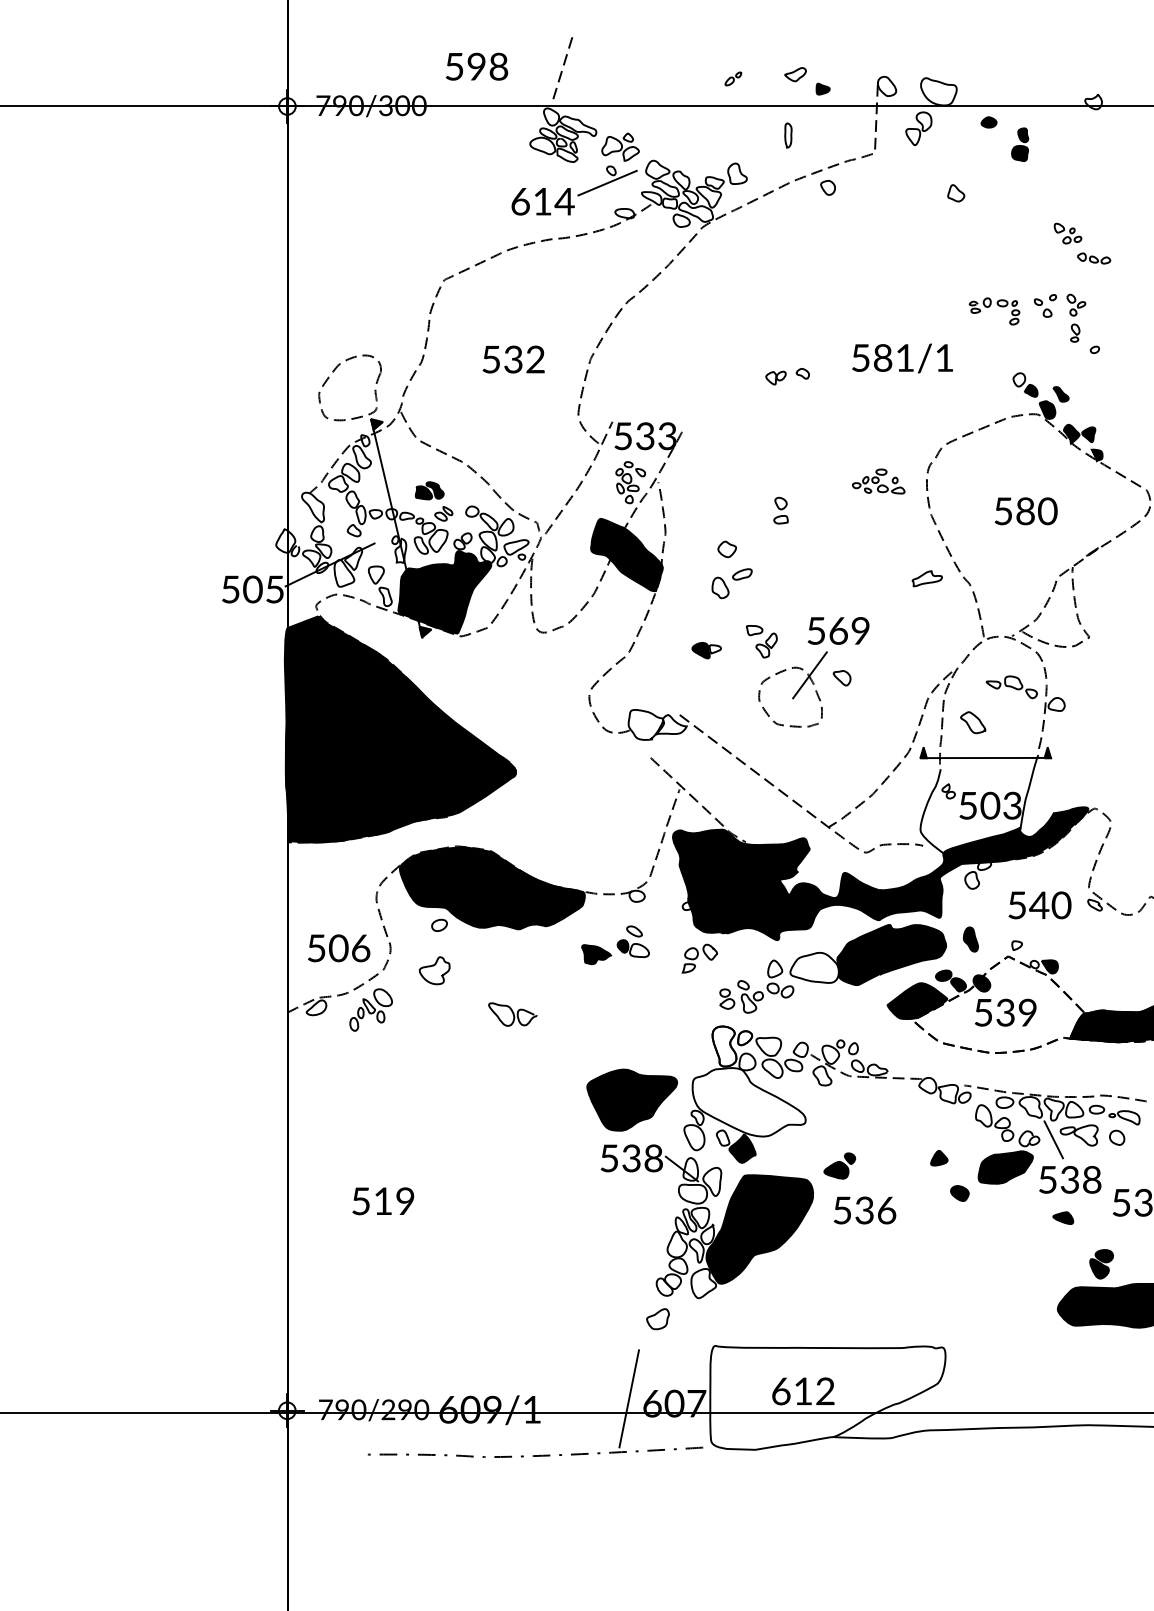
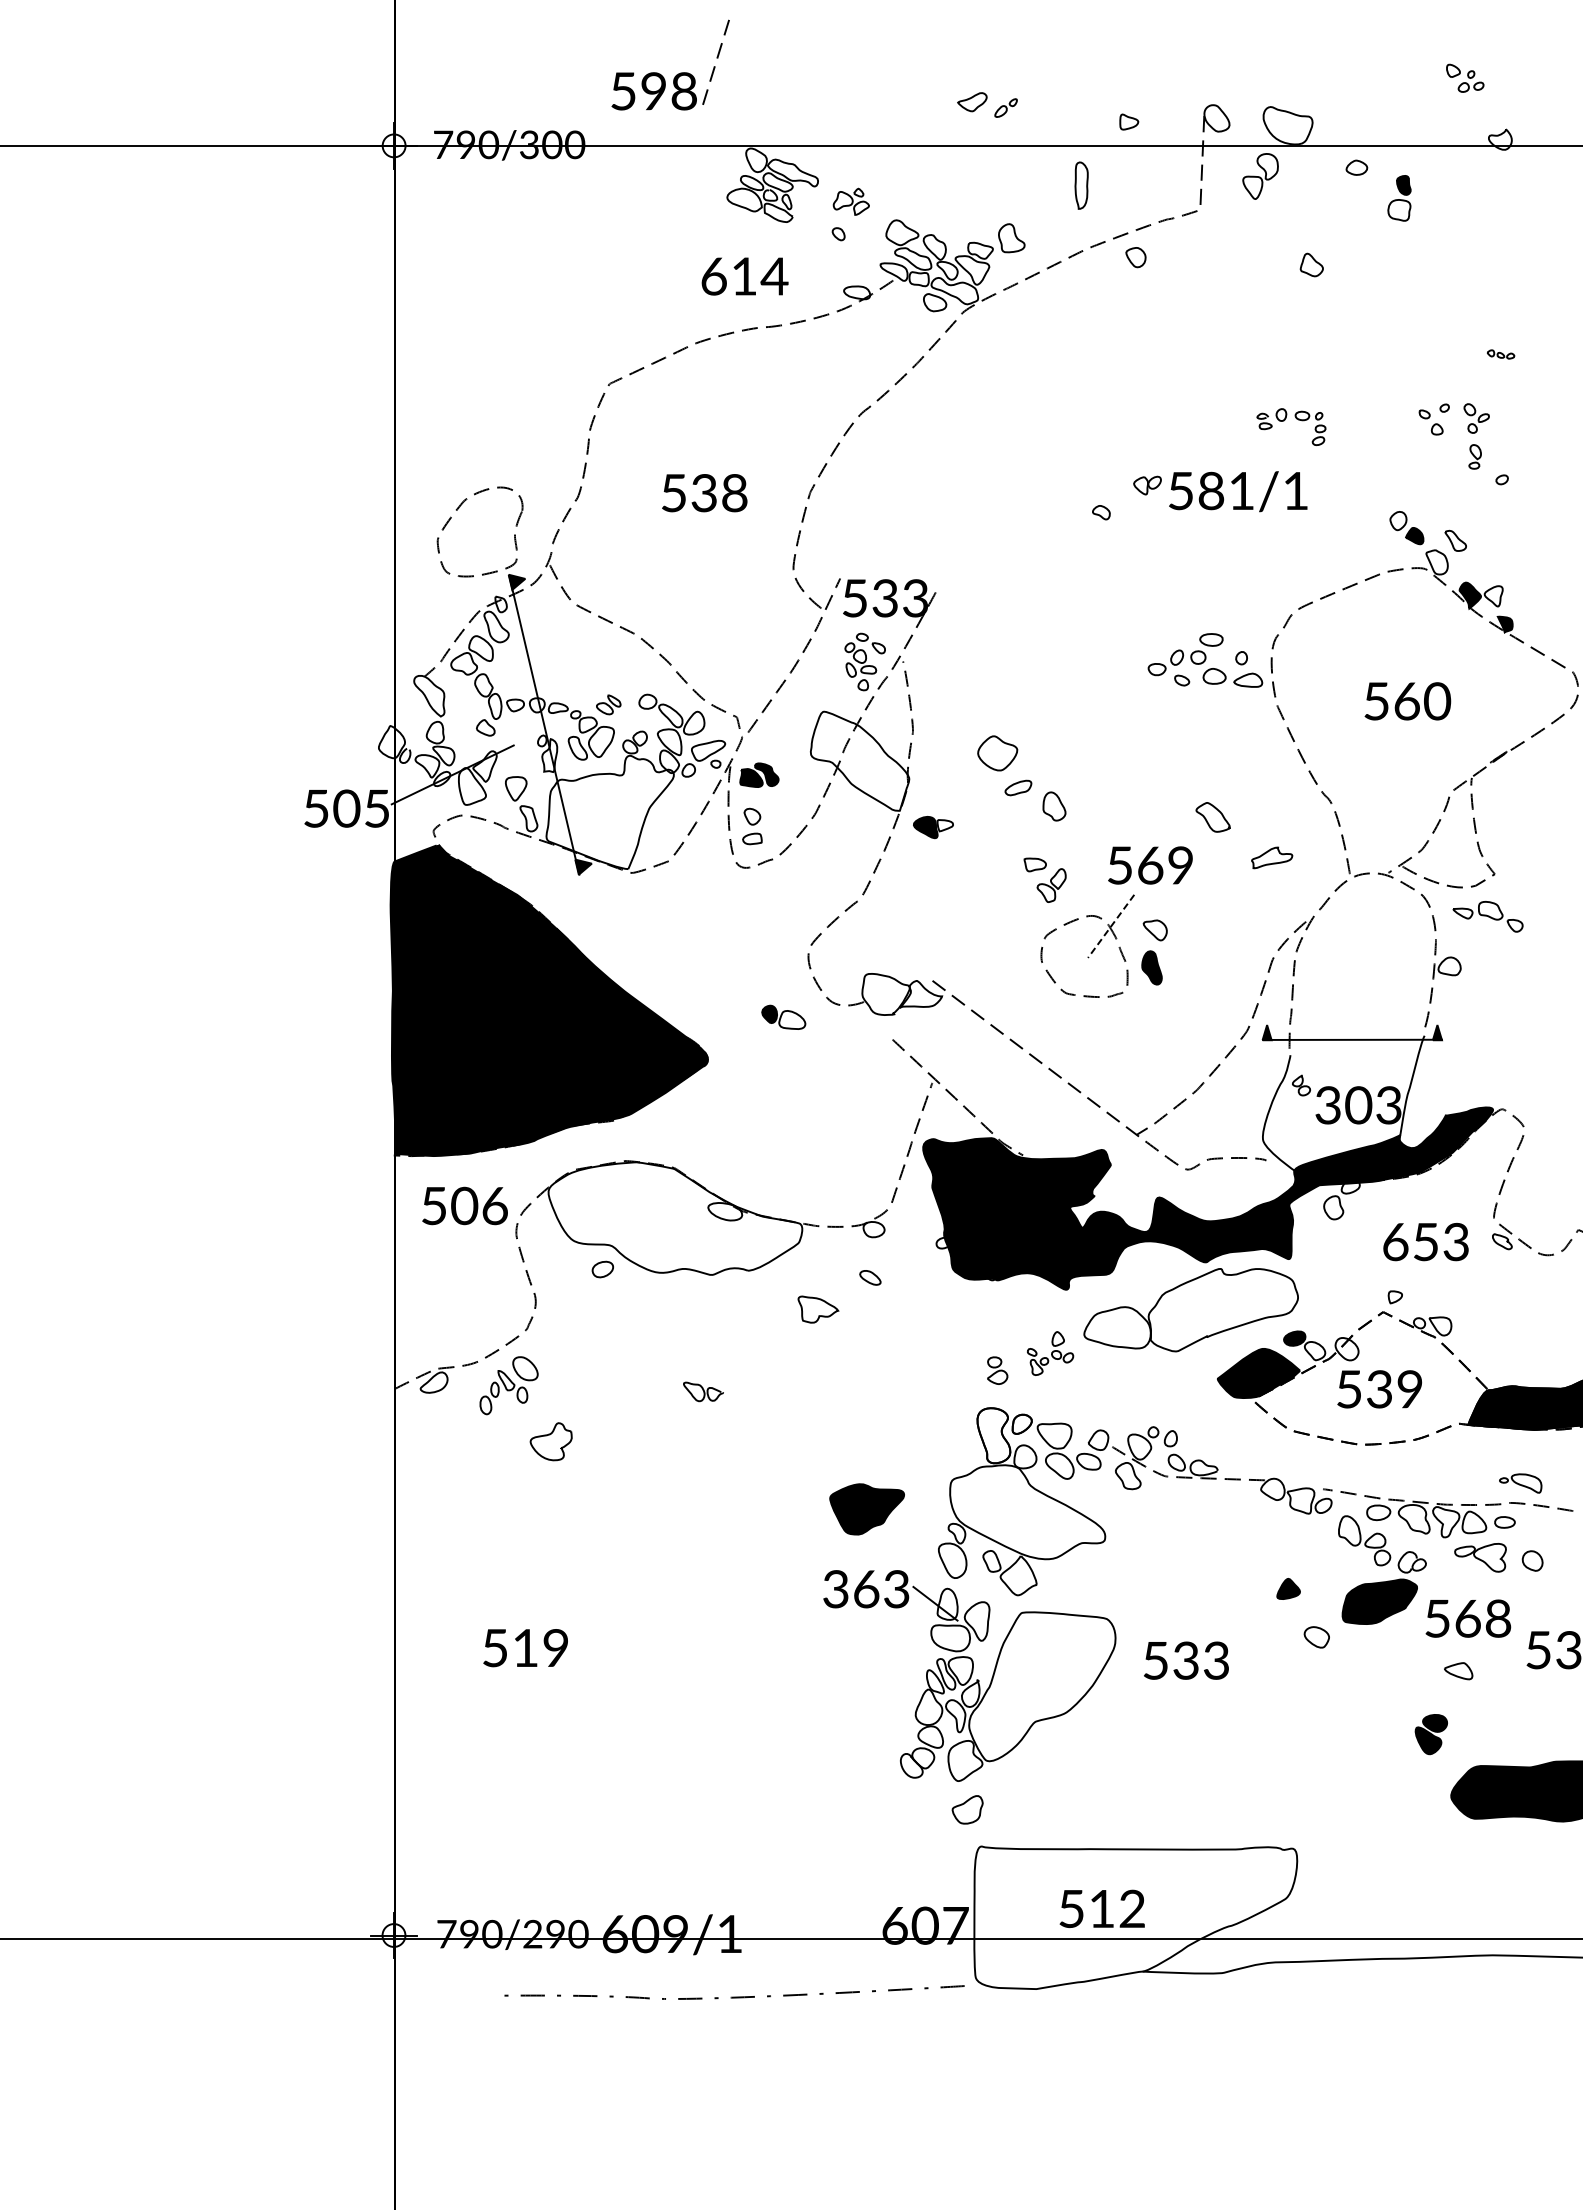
line: (563, 65) -> (716, 58), moved
part: (795, 74) -> (972, 102), moved
fill: (823, 88) -> (1129, 121), removed
fill: (988, 122) -> (1356, 167), removed
part: (788, 135) -> (1081, 185), size x1.4
part: (620, 147) -> (851, 201), size x0.7
fill: (1020, 152) -> (1399, 209), removed
line: (607, 182) -> (833, 250), removed
part: (1068, 233) -> (1465, 77), moved
part: (1093, 258) -> (1500, 354), size x0.6
part: (990, 306) -> (1285, 420), moved
text: (535, 359) -> (734, 493), 532 -> 538
part: (775, 378) -> (1147, 485), moved
fill: (1060, 394) -> (1455, 540), removed
fill: (1047, 410) -> (1436, 562), removed
fill: (1088, 434) -> (1493, 596), removed
part: (878, 481) -> (1205, 660), size x1.6
part: (429, 490) -> (759, 774), moved
part: (781, 510) -> (752, 826), moved
text: (1025, 510) -> (1406, 700), 580 -> 560
part: (727, 549) -> (997, 753), size x1.6
fill: (626, 554) -> (859, 760), removed
curve: (927, 582) -> (1272, 862), moved
part: (720, 587) -> (1054, 806), moved
fill: (444, 592) -> (609, 812), removed
part: (706, 650) -> (933, 827), moved
line: (809, 675) -> (1110, 926), solid -> dashed
part: (1011, 687) -> (1487, 916), moved
curve: (969, 724) -> (1207, 820), moved
text: (967, 805) -> (1327, 1105), 503 -> 303
fill: (492, 888) -> (675, 1218), removed
text: (1039, 905) -> (1426, 1242), 540 -> 653
part: (970, 939) -> (1151, 967), moved
text: (338, 947) -> (464, 1205), moved
part: (633, 947) -> (783, 1016), moved
fill: (596, 954) -> (818, 1309), removed
fill: (891, 954) -> (1223, 1309), removed
part: (699, 958) -> (959, 1315), removed
fill: (1049, 966) -> (1440, 1326), removed
part: (434, 970) -> (550, 1441), moved
fill: (981, 983) -> (1346, 1349), removed
fill: (958, 985) -> (1314, 1351), removed
part: (765, 986) -> (1050, 1353), size x0.6
part: (512, 1014) -> (703, 1391), size x0.6
part: (631, 1100) -> (866, 1509), size x0.6
part: (1124, 1117) -> (1520, 1483), moved
line: (1053, 1139) -> (1445, 1563), removed
fill: (742, 1148) -> (1018, 1575), removed
text: (631, 1158) -> (866, 1589), 538 -> 363
part: (840, 1165) -> (1152, 1599), removed
text: (1069, 1179) -> (1467, 1618), 538 -> 568
fill: (959, 1193) -> (1316, 1637), removed
text: (886, 1210) -> (1216, 1660), 536 -> 533
fill: (1063, 1218) -> (1458, 1671), removed
fill: (759, 1229) -> (1042, 1686), removed
part: (1101, 1264) -> (1430, 1734), moved
part: (657, 1318) -> (967, 1809), moved
text: (781, 1391) -> (1071, 1909), 612 -> 512
line: (628, 1398) -> (862, 1918), removed

